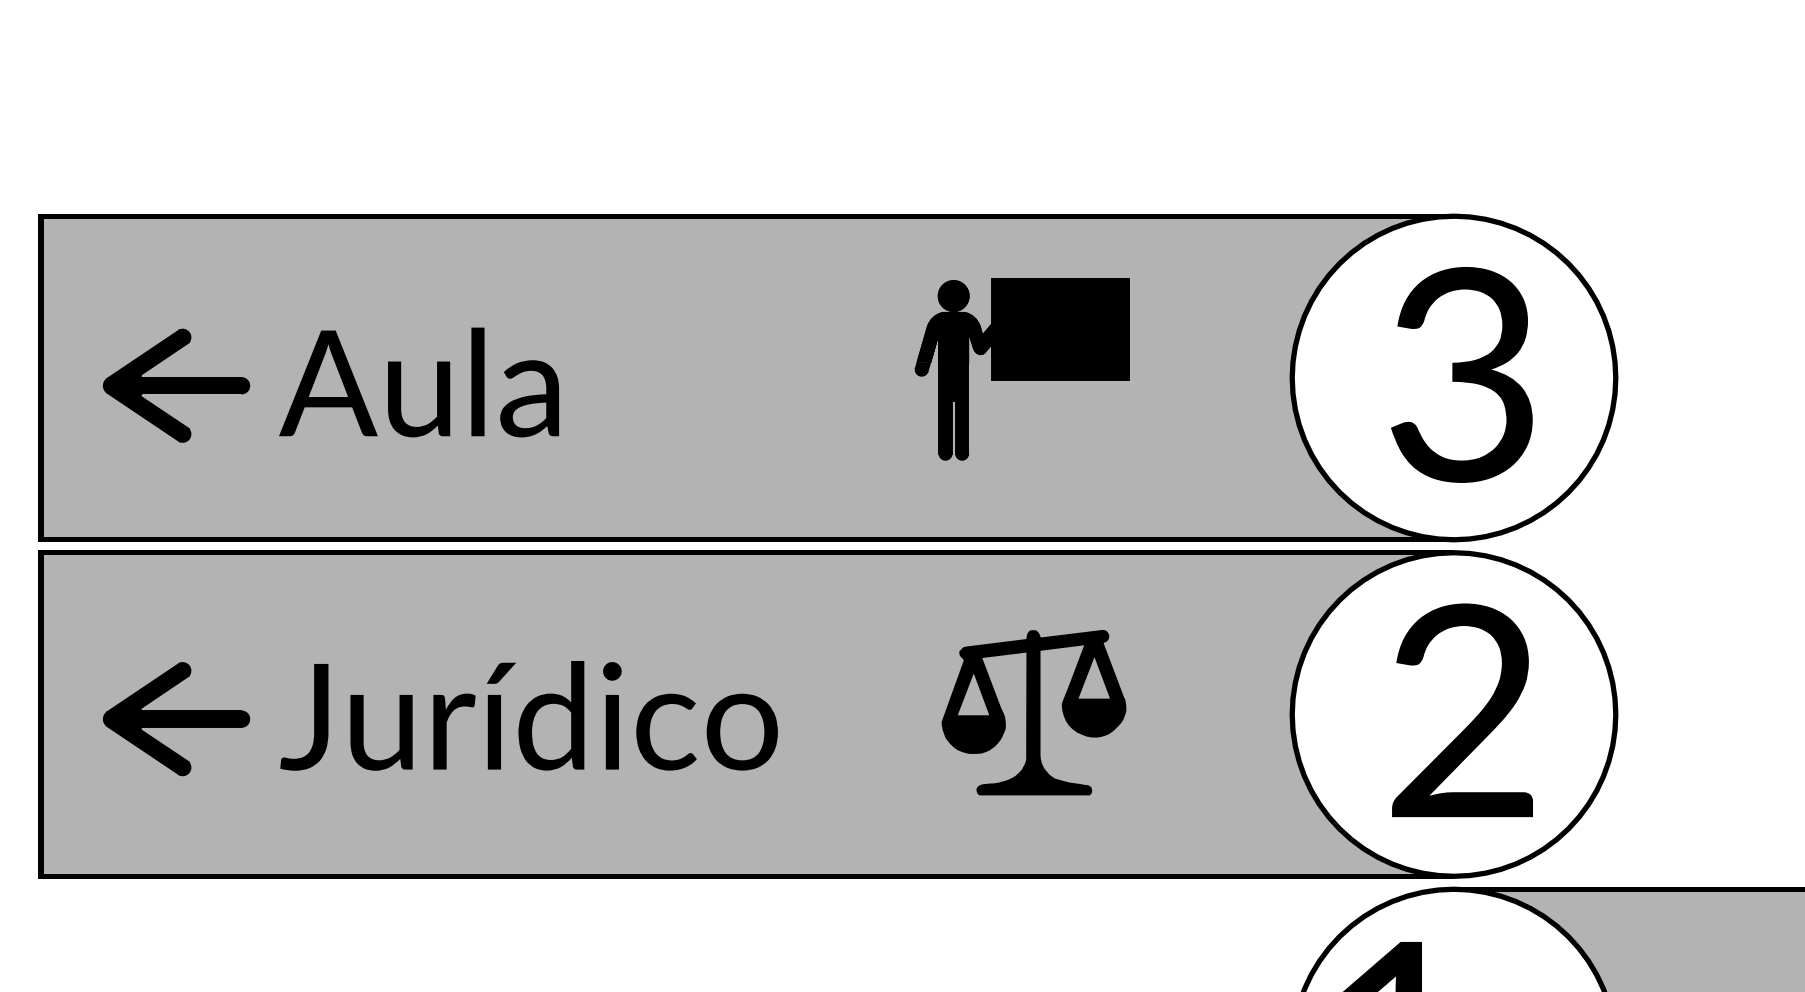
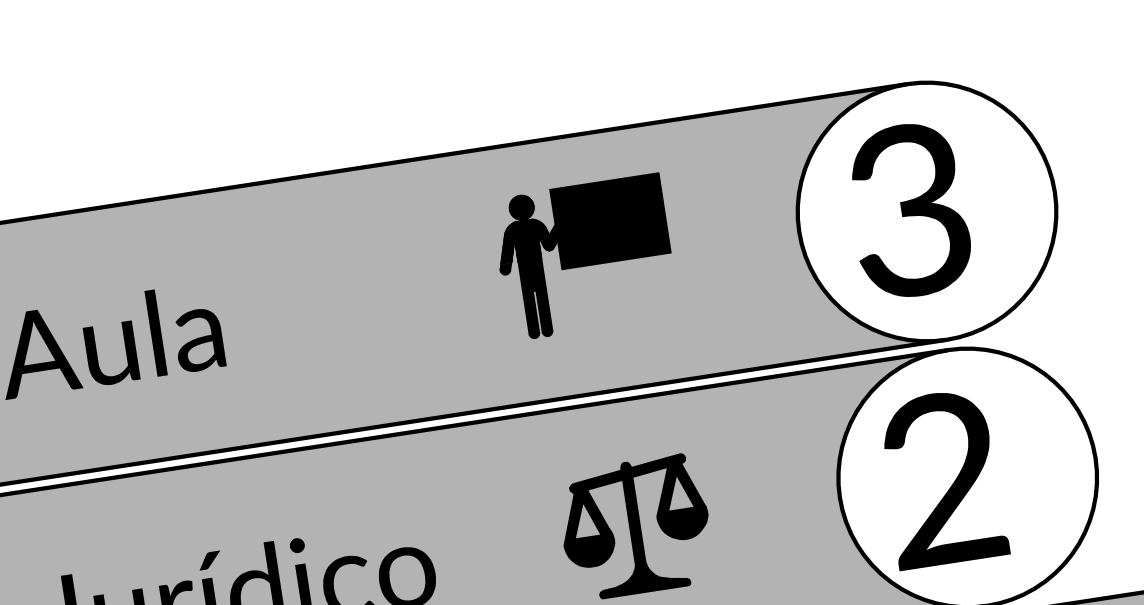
text: (1461, 374) -> (908, 210), moved
text: (1462, 710) -> (942, 478), moved

